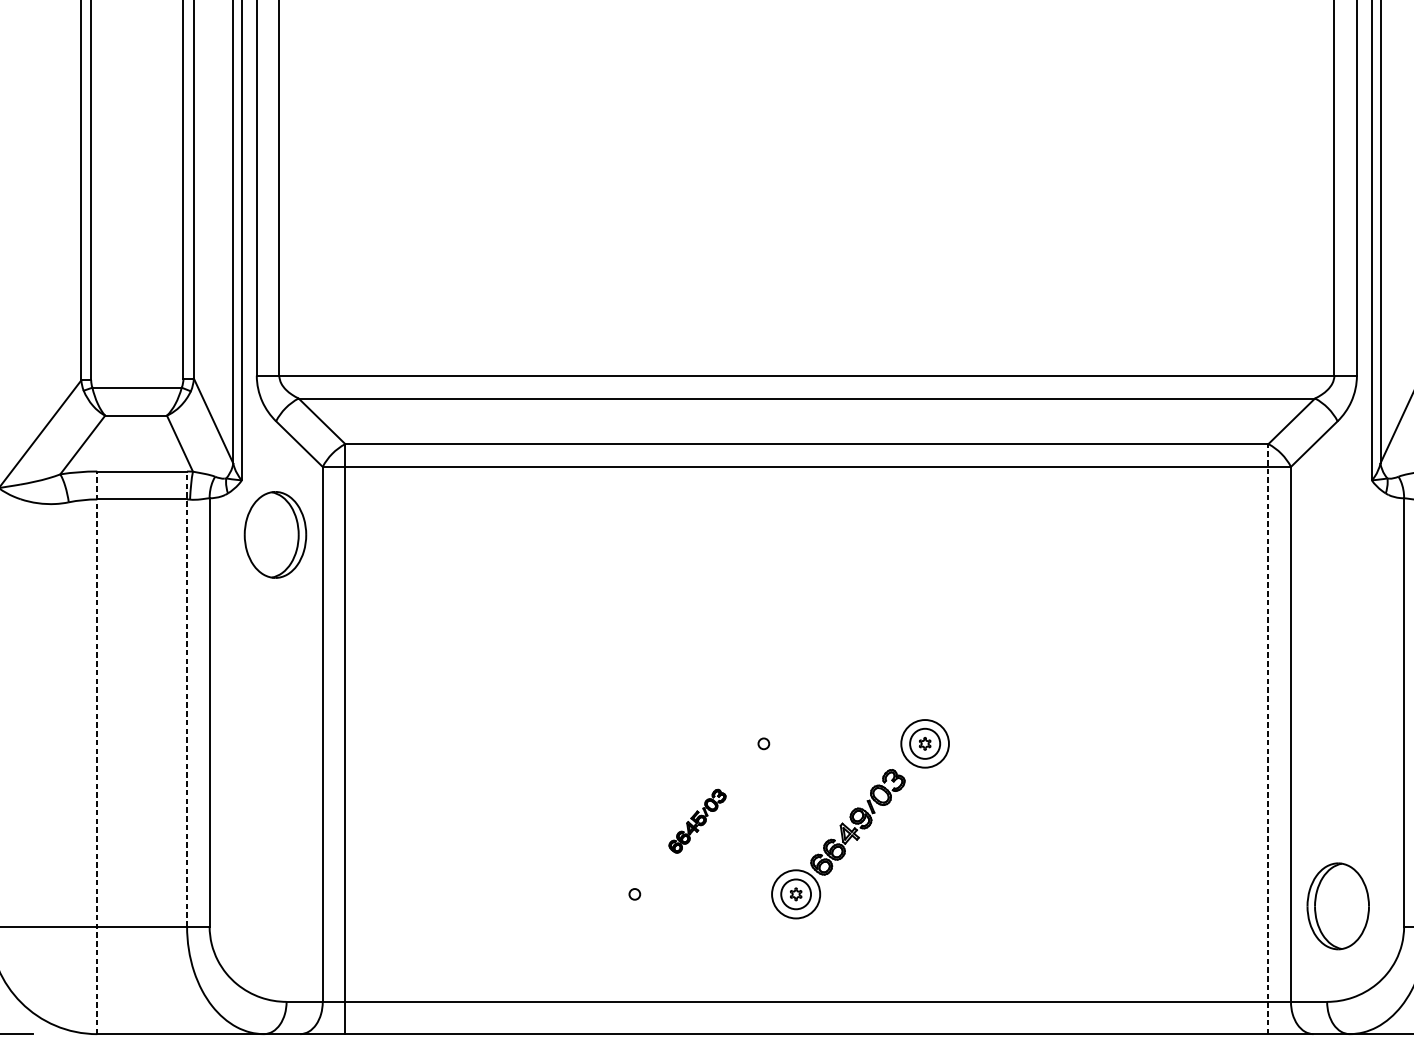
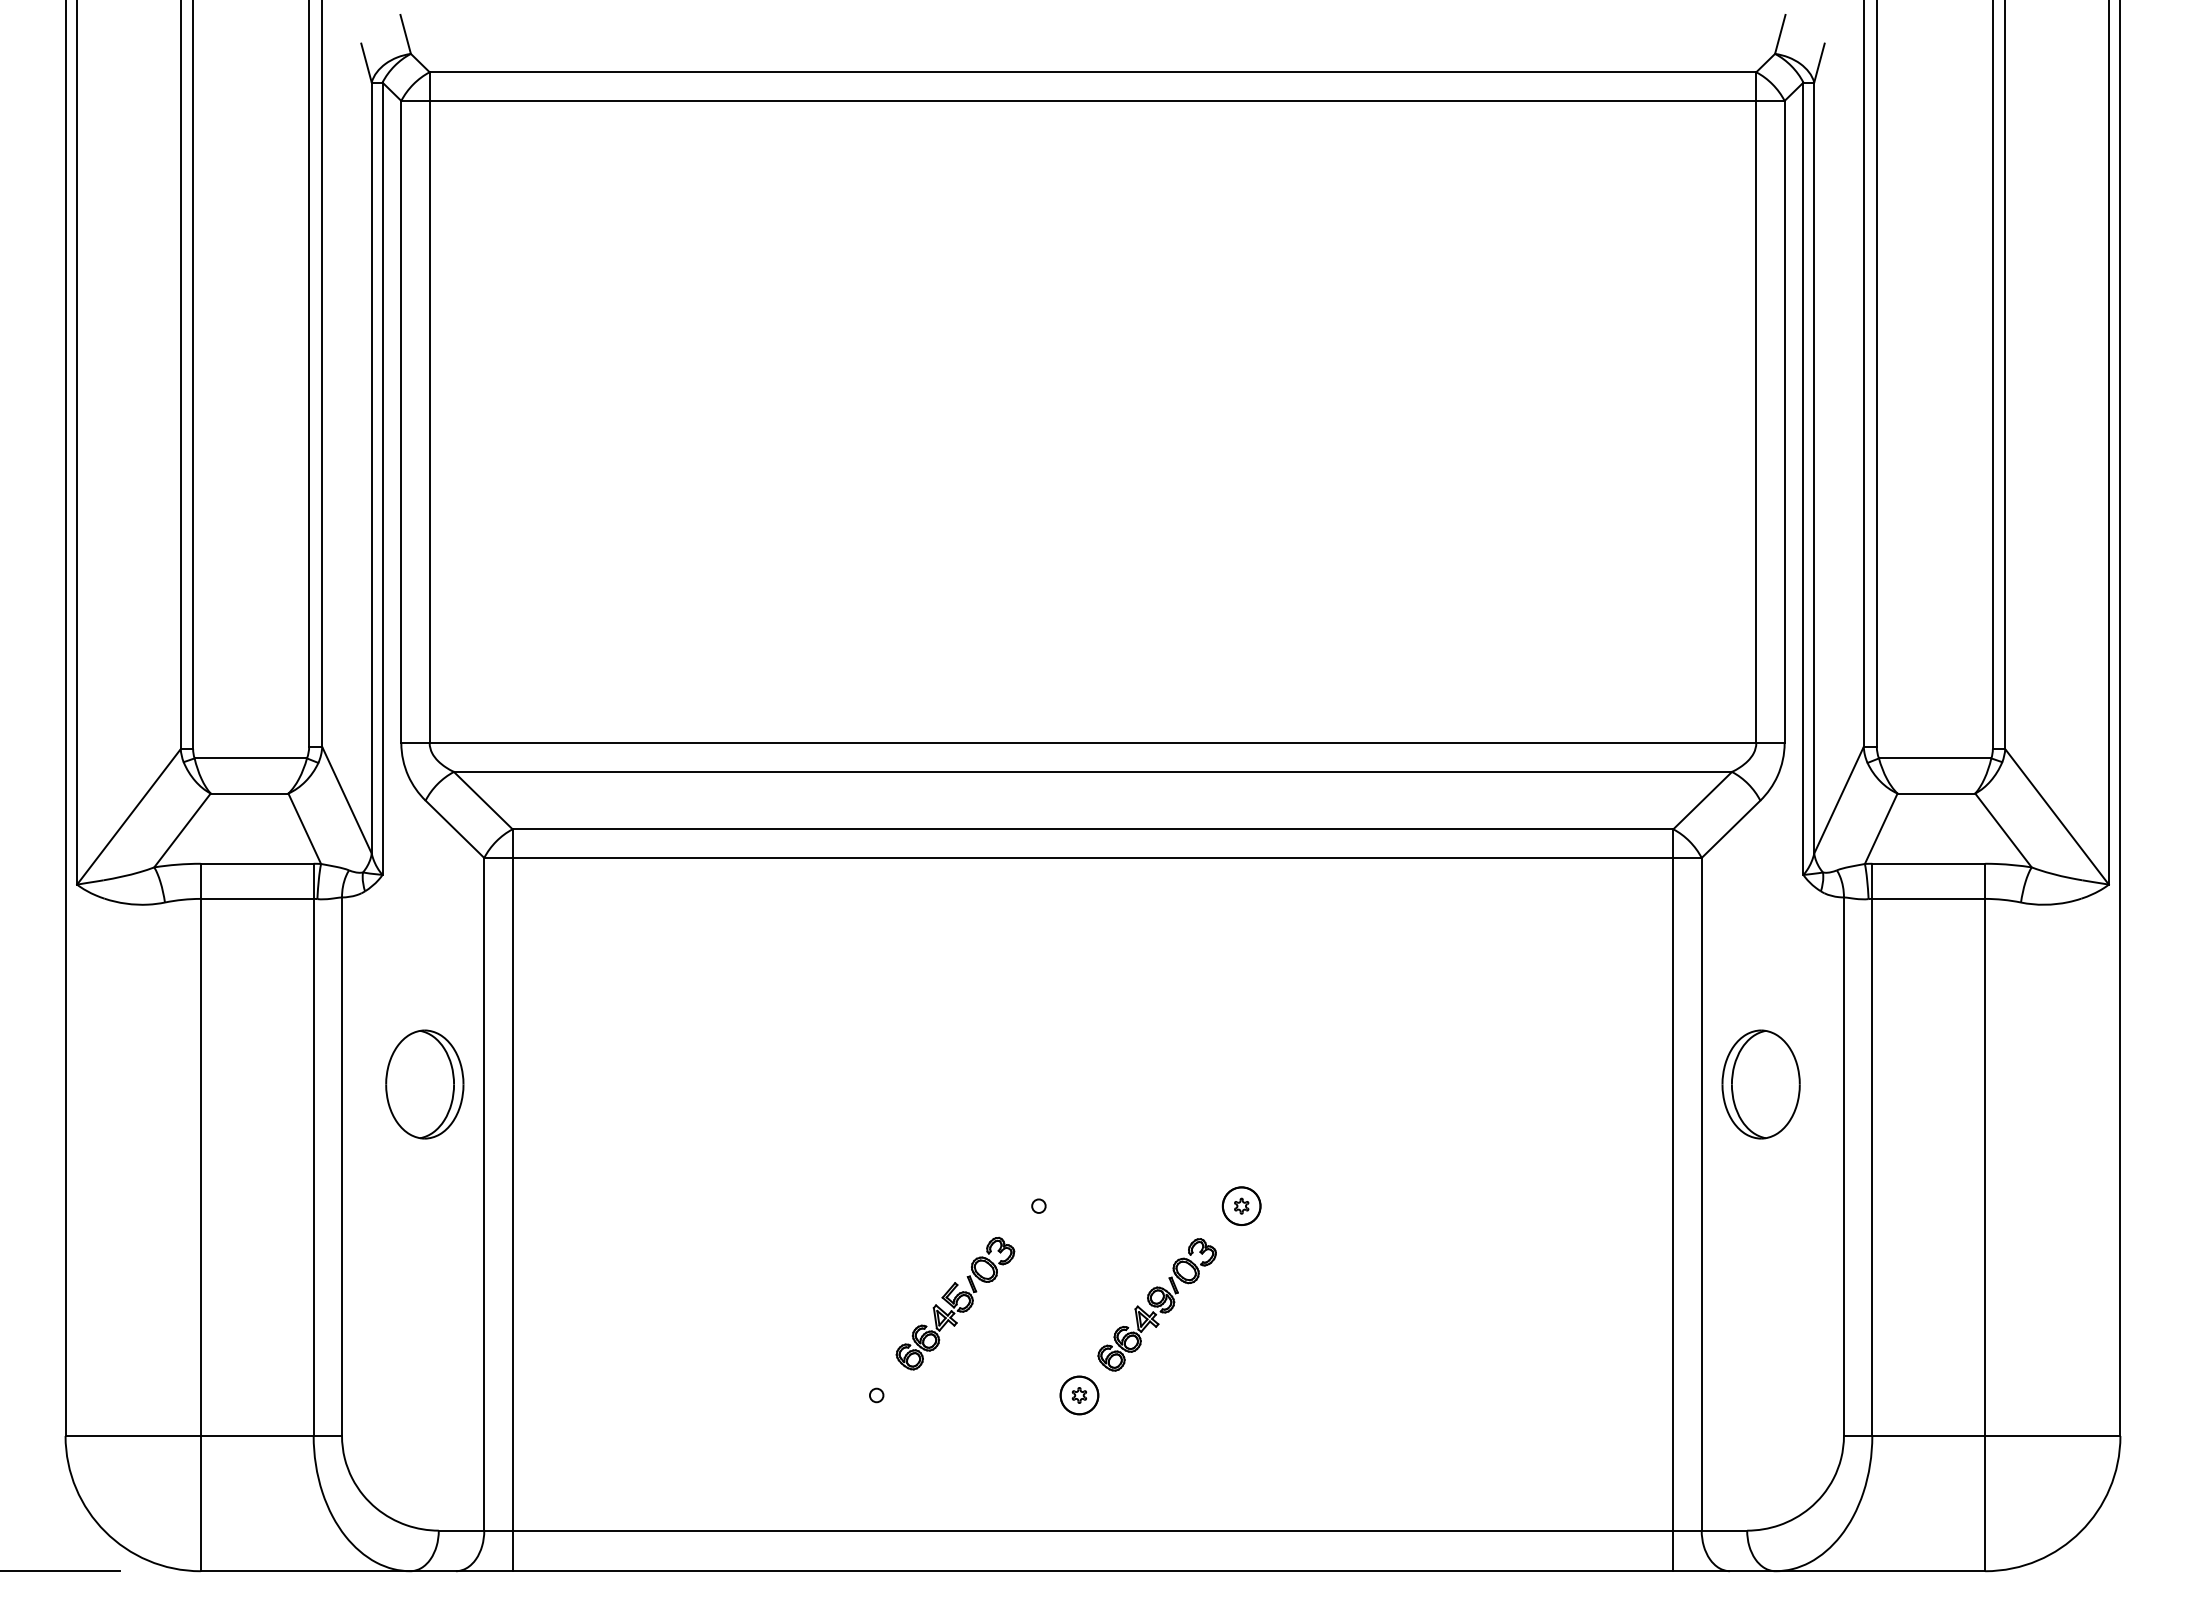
part: (275, 534) -> (424, 1084), moved
line: (186, 698) -> (313, 1149), dashed -> solid
line: (1268, 739) -> (1673, 1200), dashed -> solid
circle: (924, 743) -> (1241, 1205), size x0.62
line: (97, 752) -> (200, 1217), dashed -> solid
part: (697, 821) -> (955, 1303), size x1.67
circle: (796, 894) -> (1079, 1395), size x0.62
part: (1337, 906) -> (1760, 1084), moved

